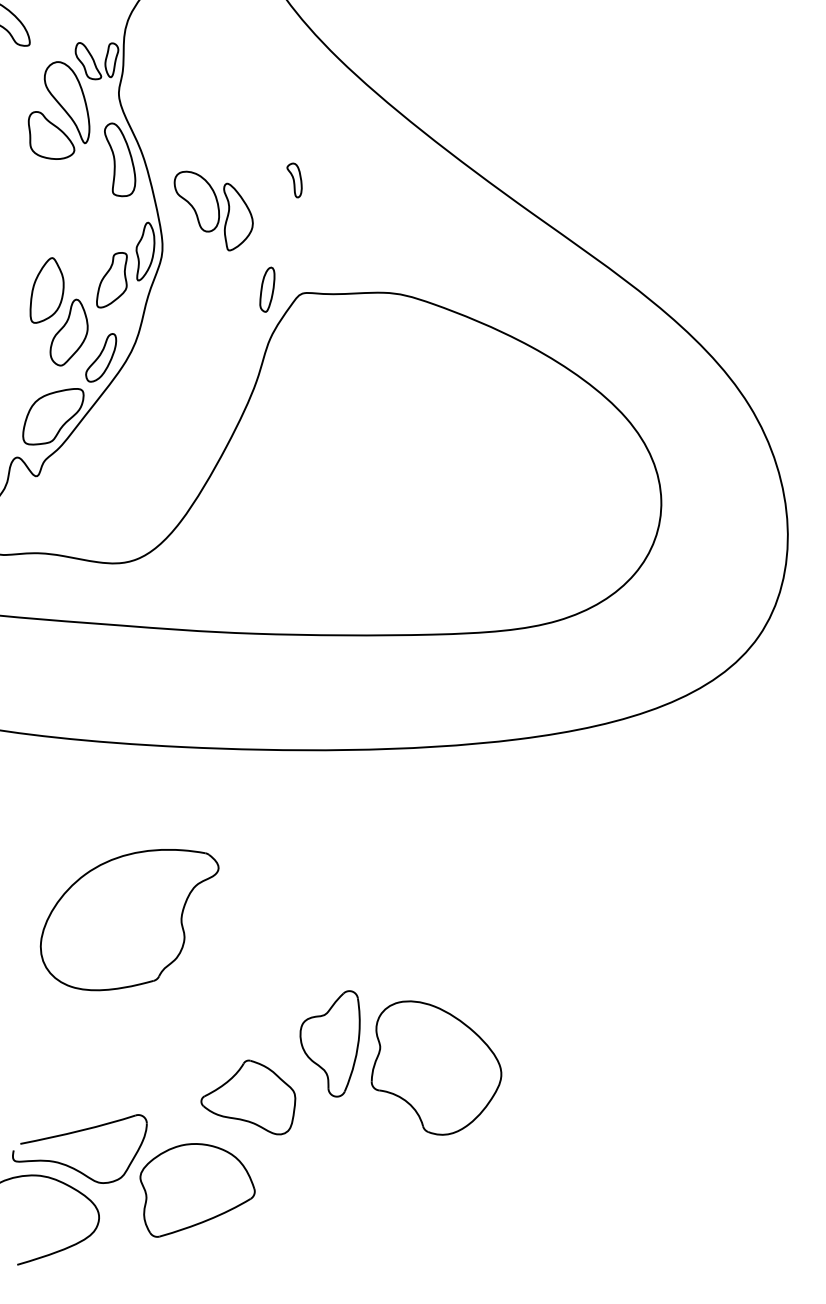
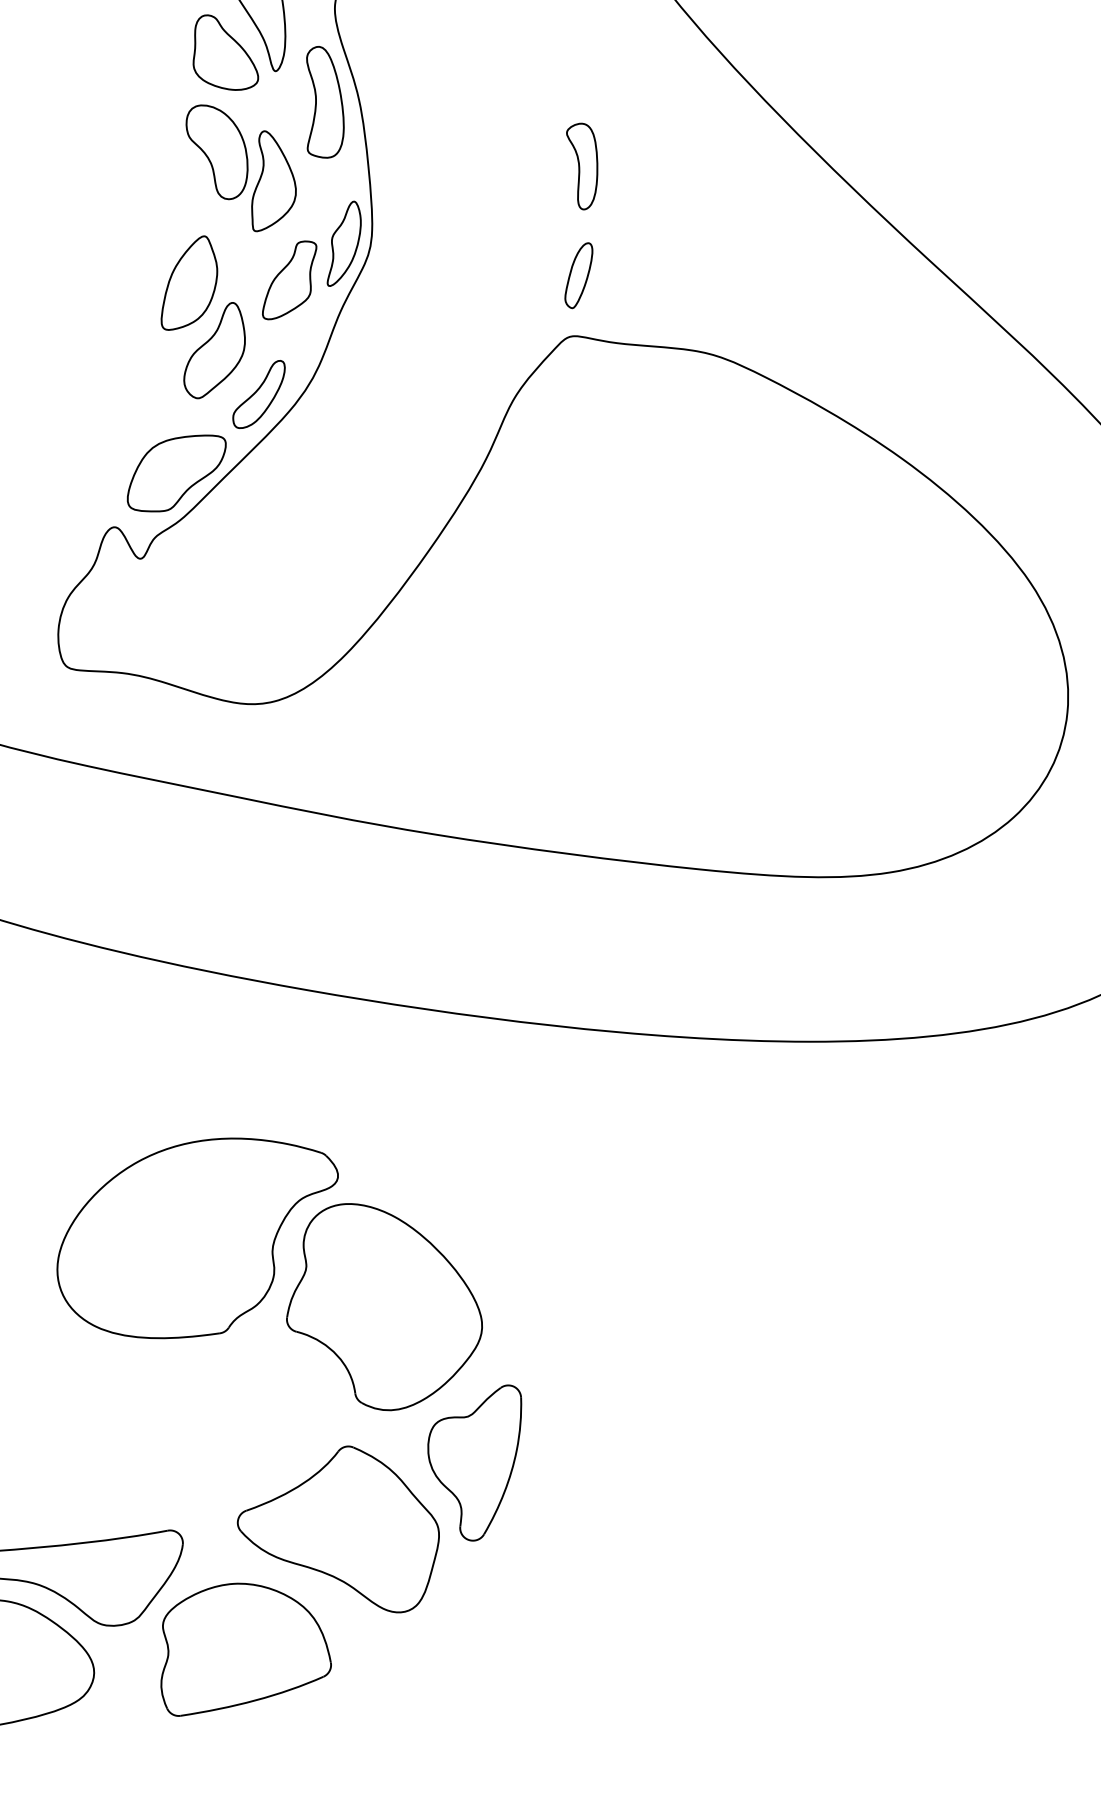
part: (294, 180) -> (580, 166), size x1.67
part: (213, 210) -> (239, 168), moved
part: (267, 289) -> (579, 275), moved
part: (436, 1067) -> (386, 1308), moved
part: (248, 1097) -> (339, 1525), size x1.43

